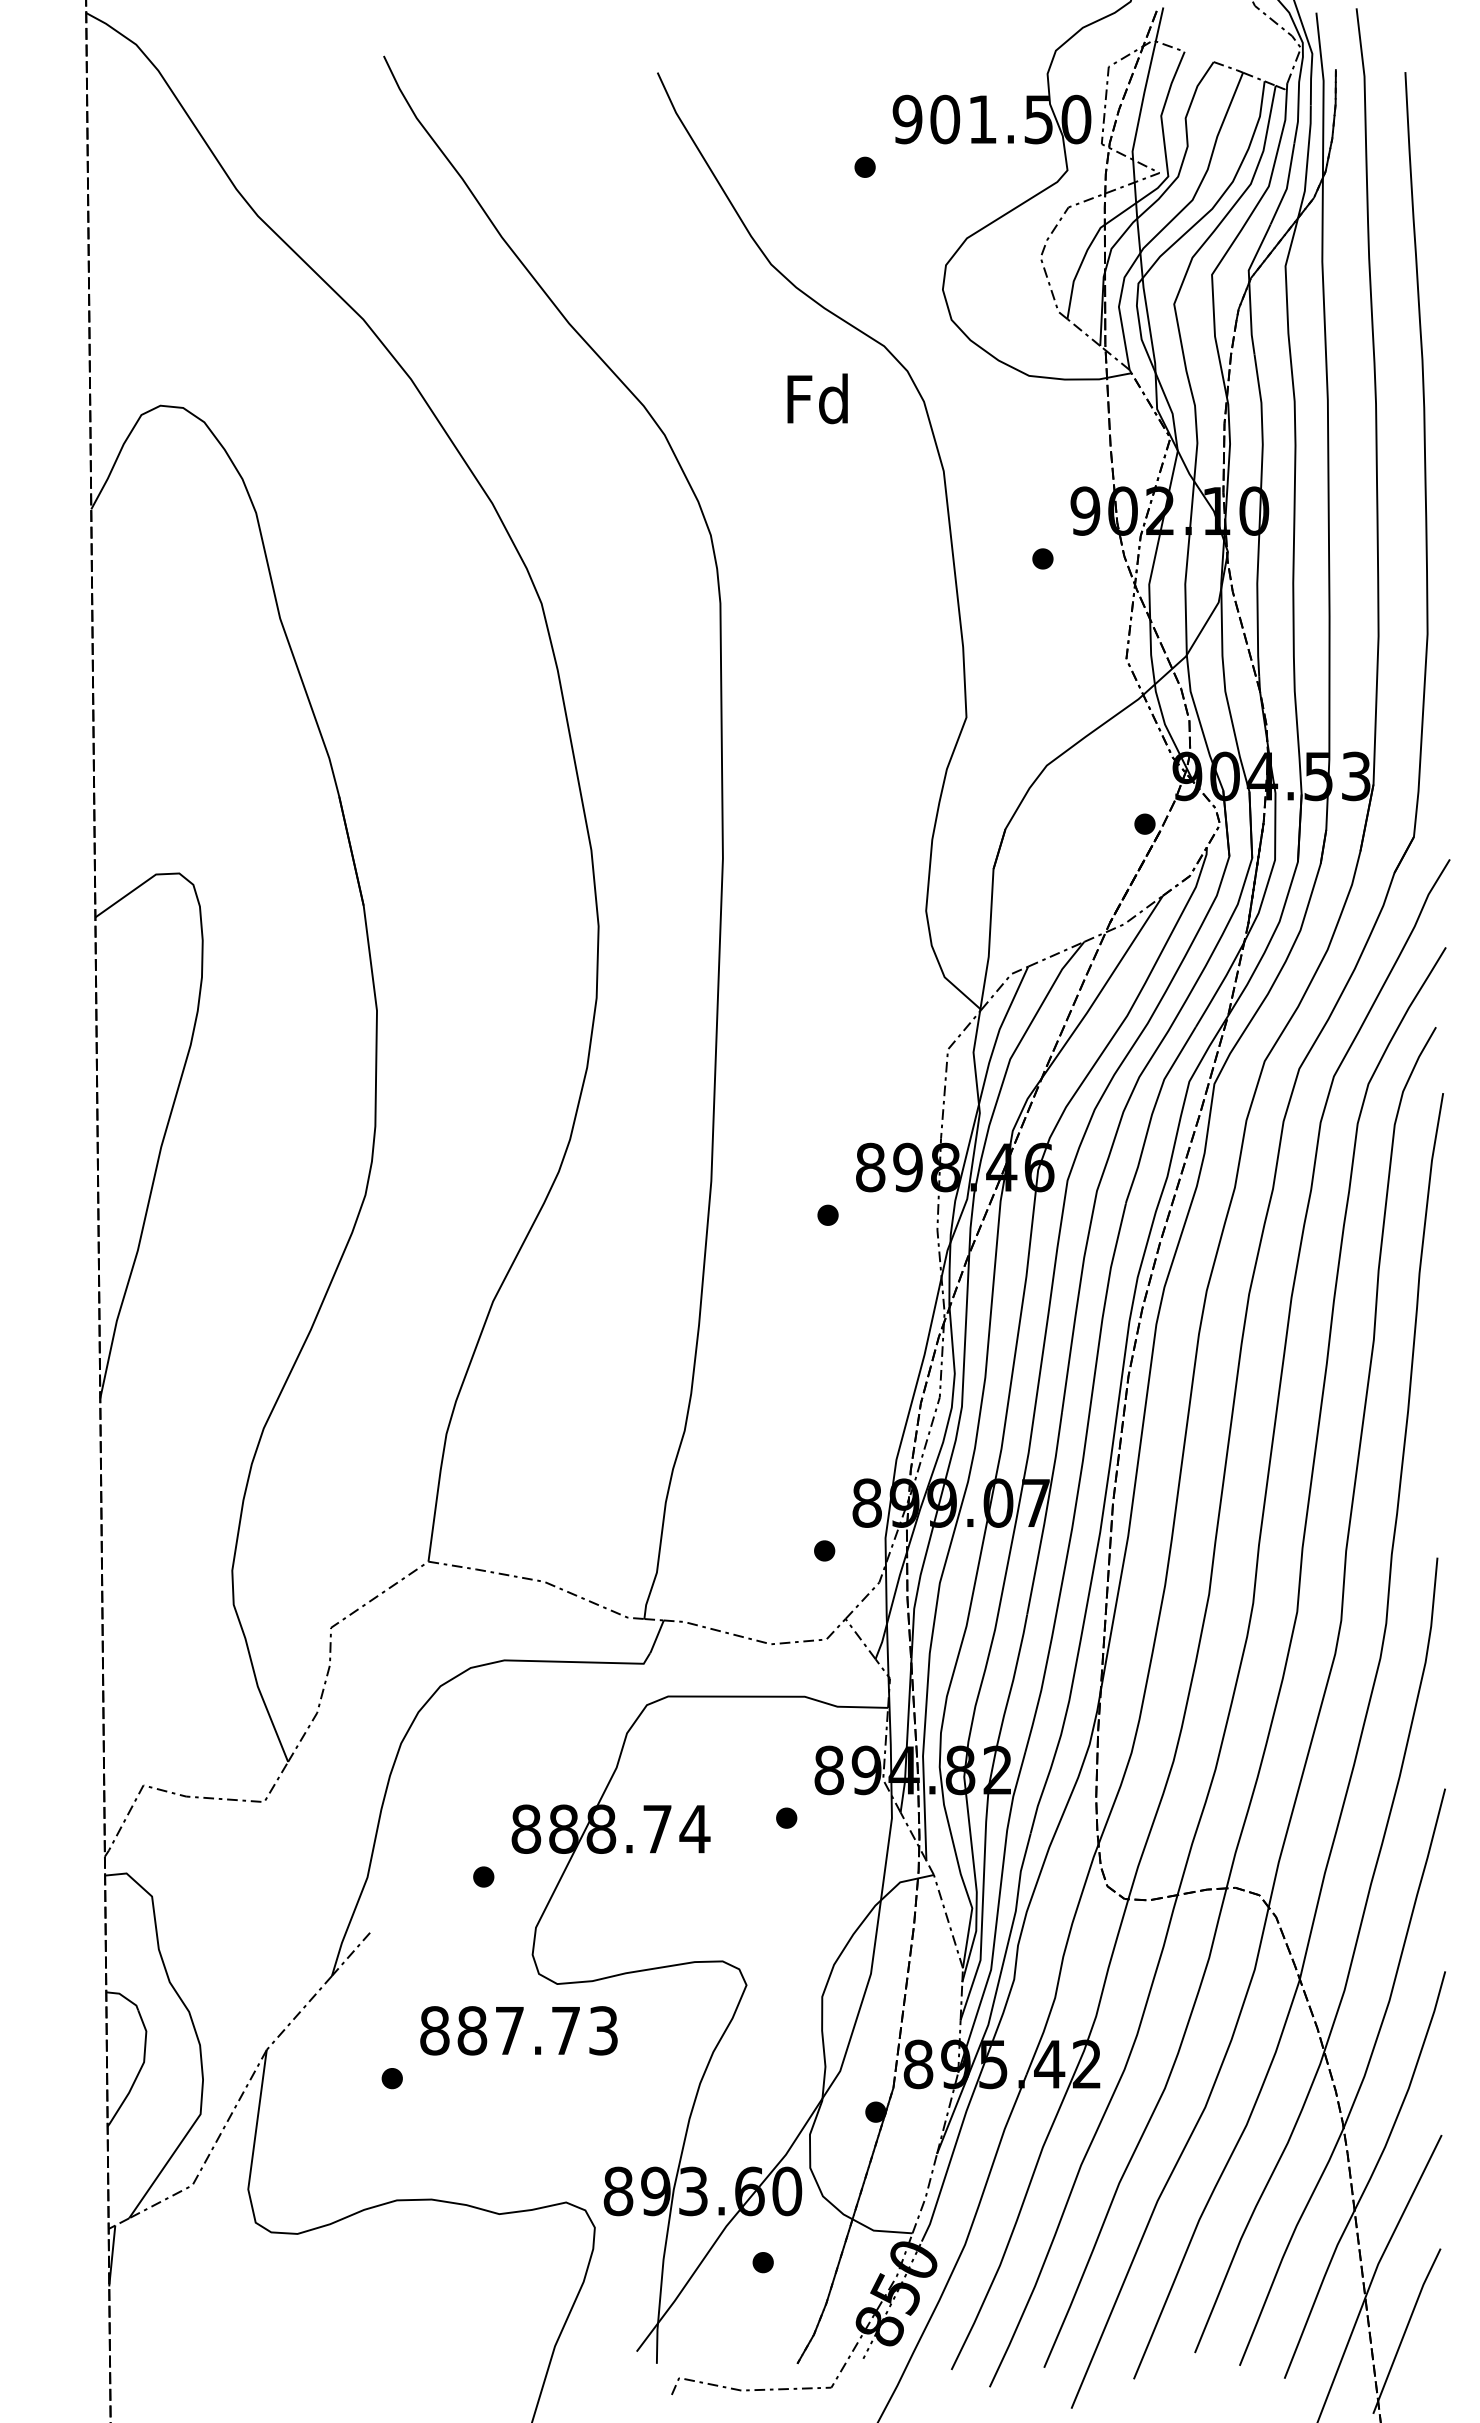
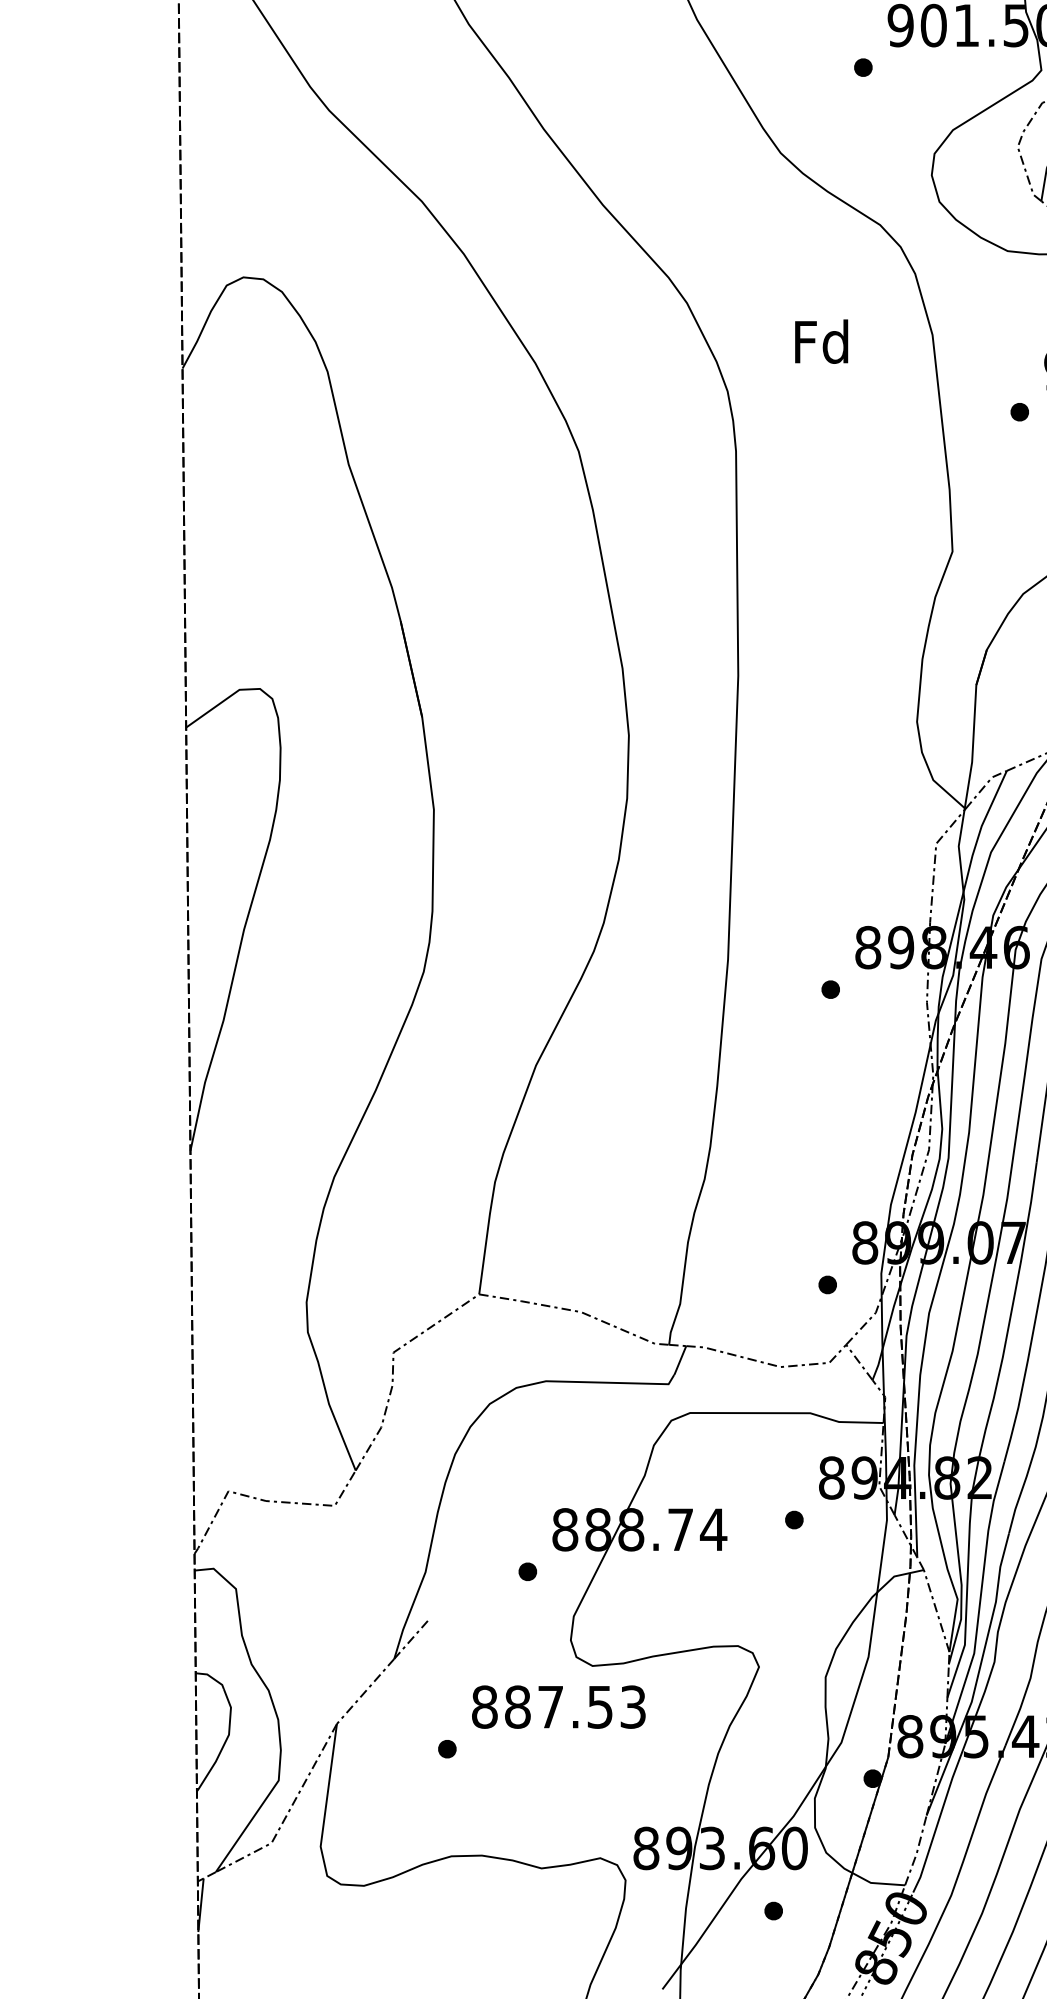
text: (817, 398) -> (821, 341), moved
text: (565, 2031) -> (599, 1707), 887.73 -> 887.53

